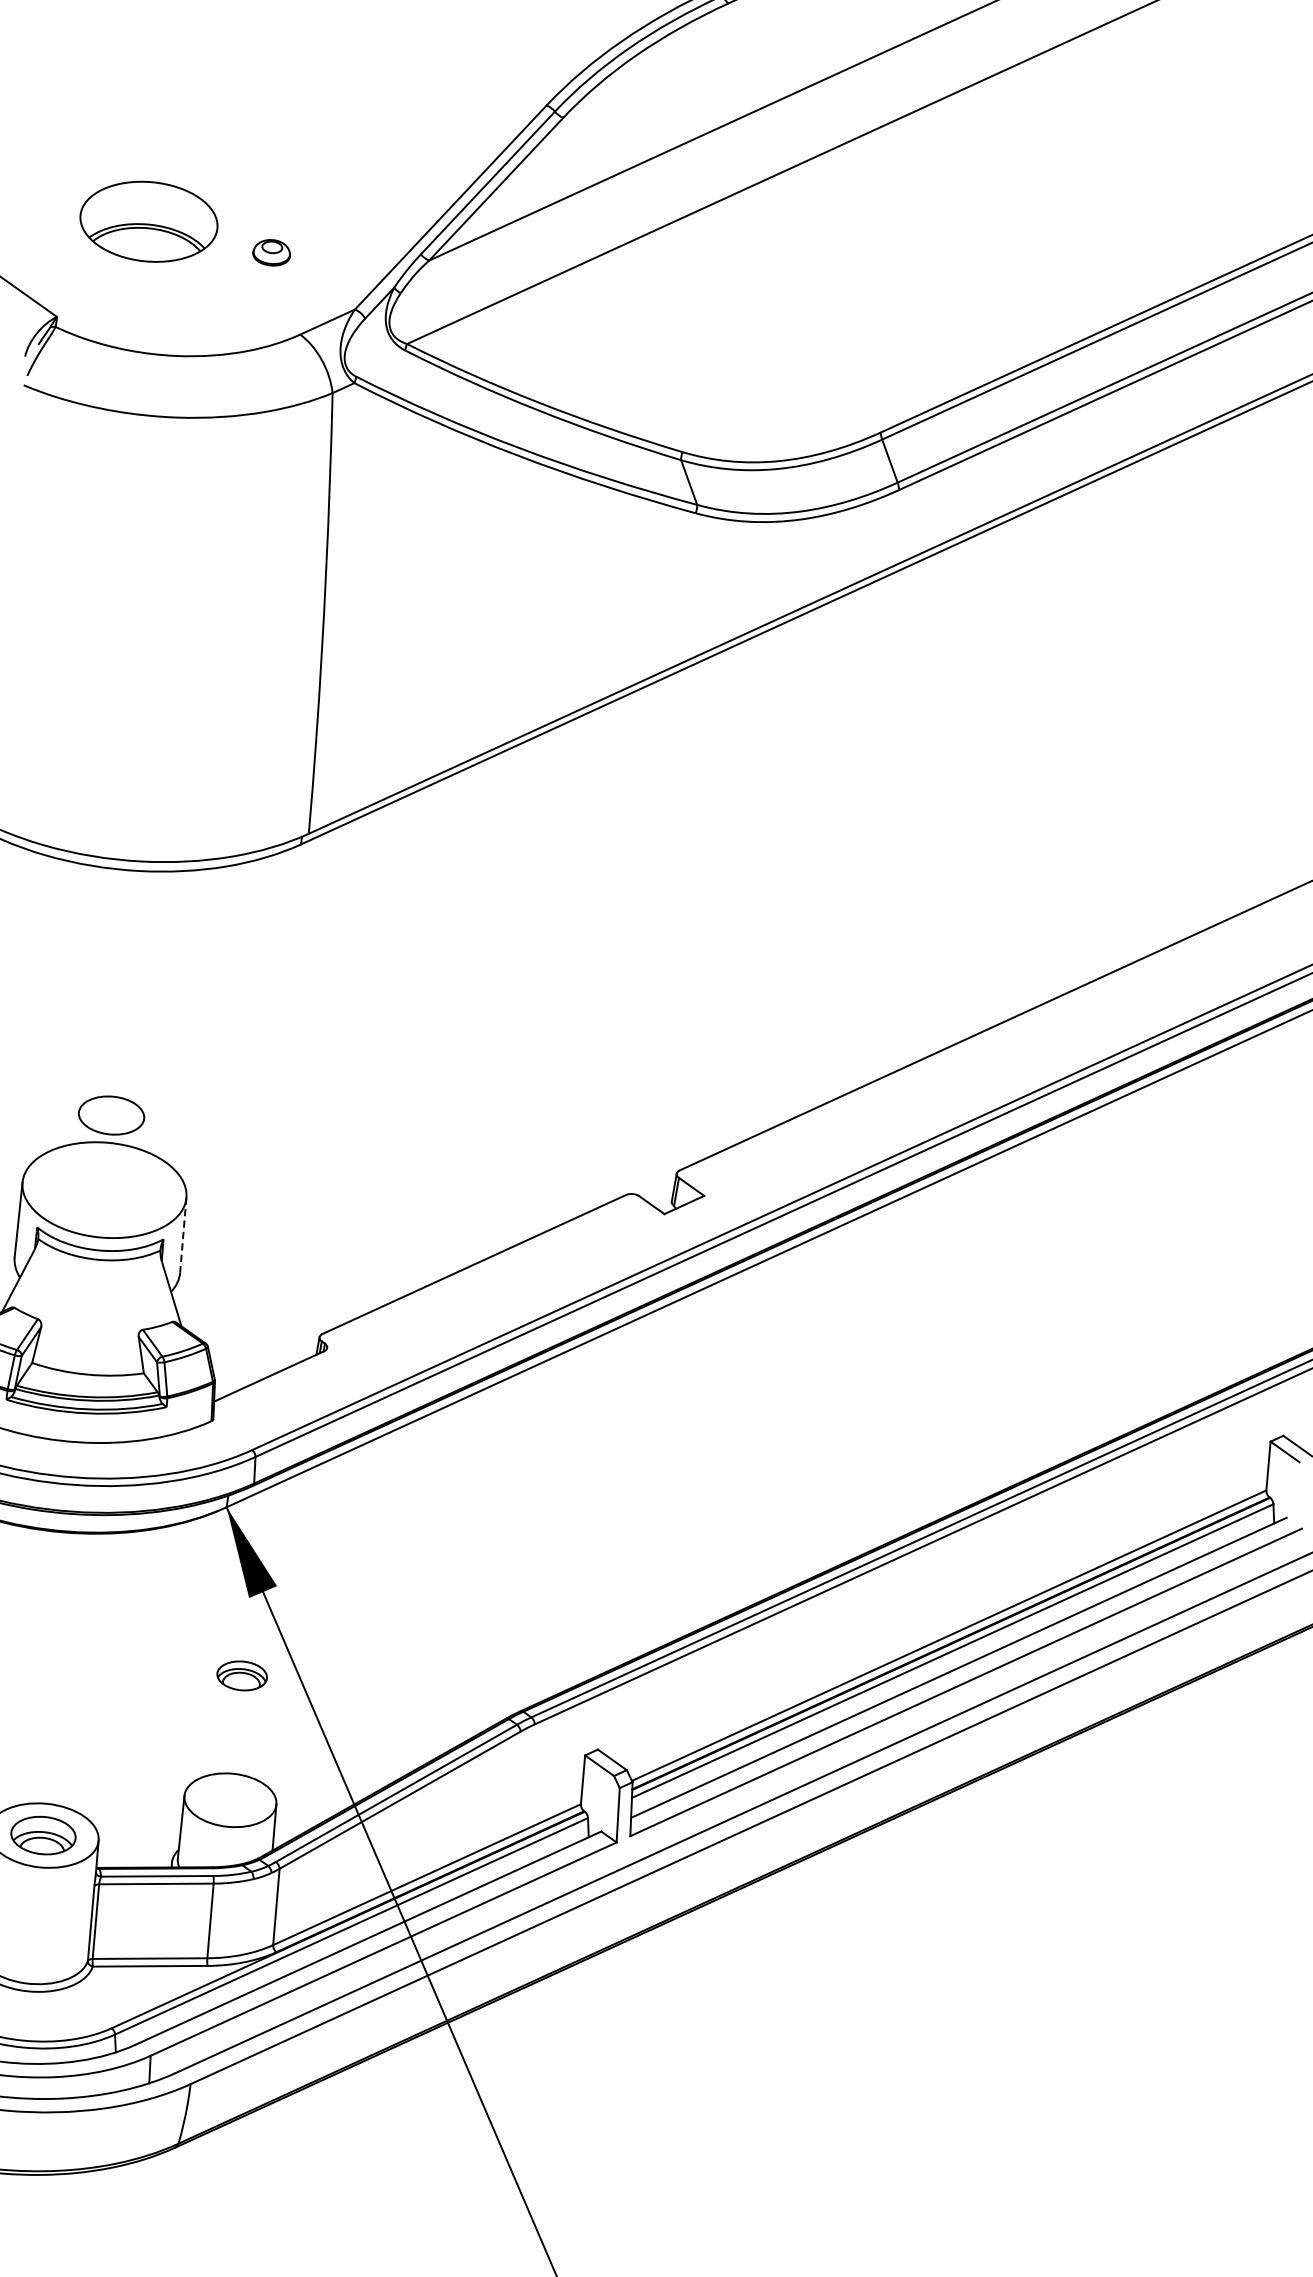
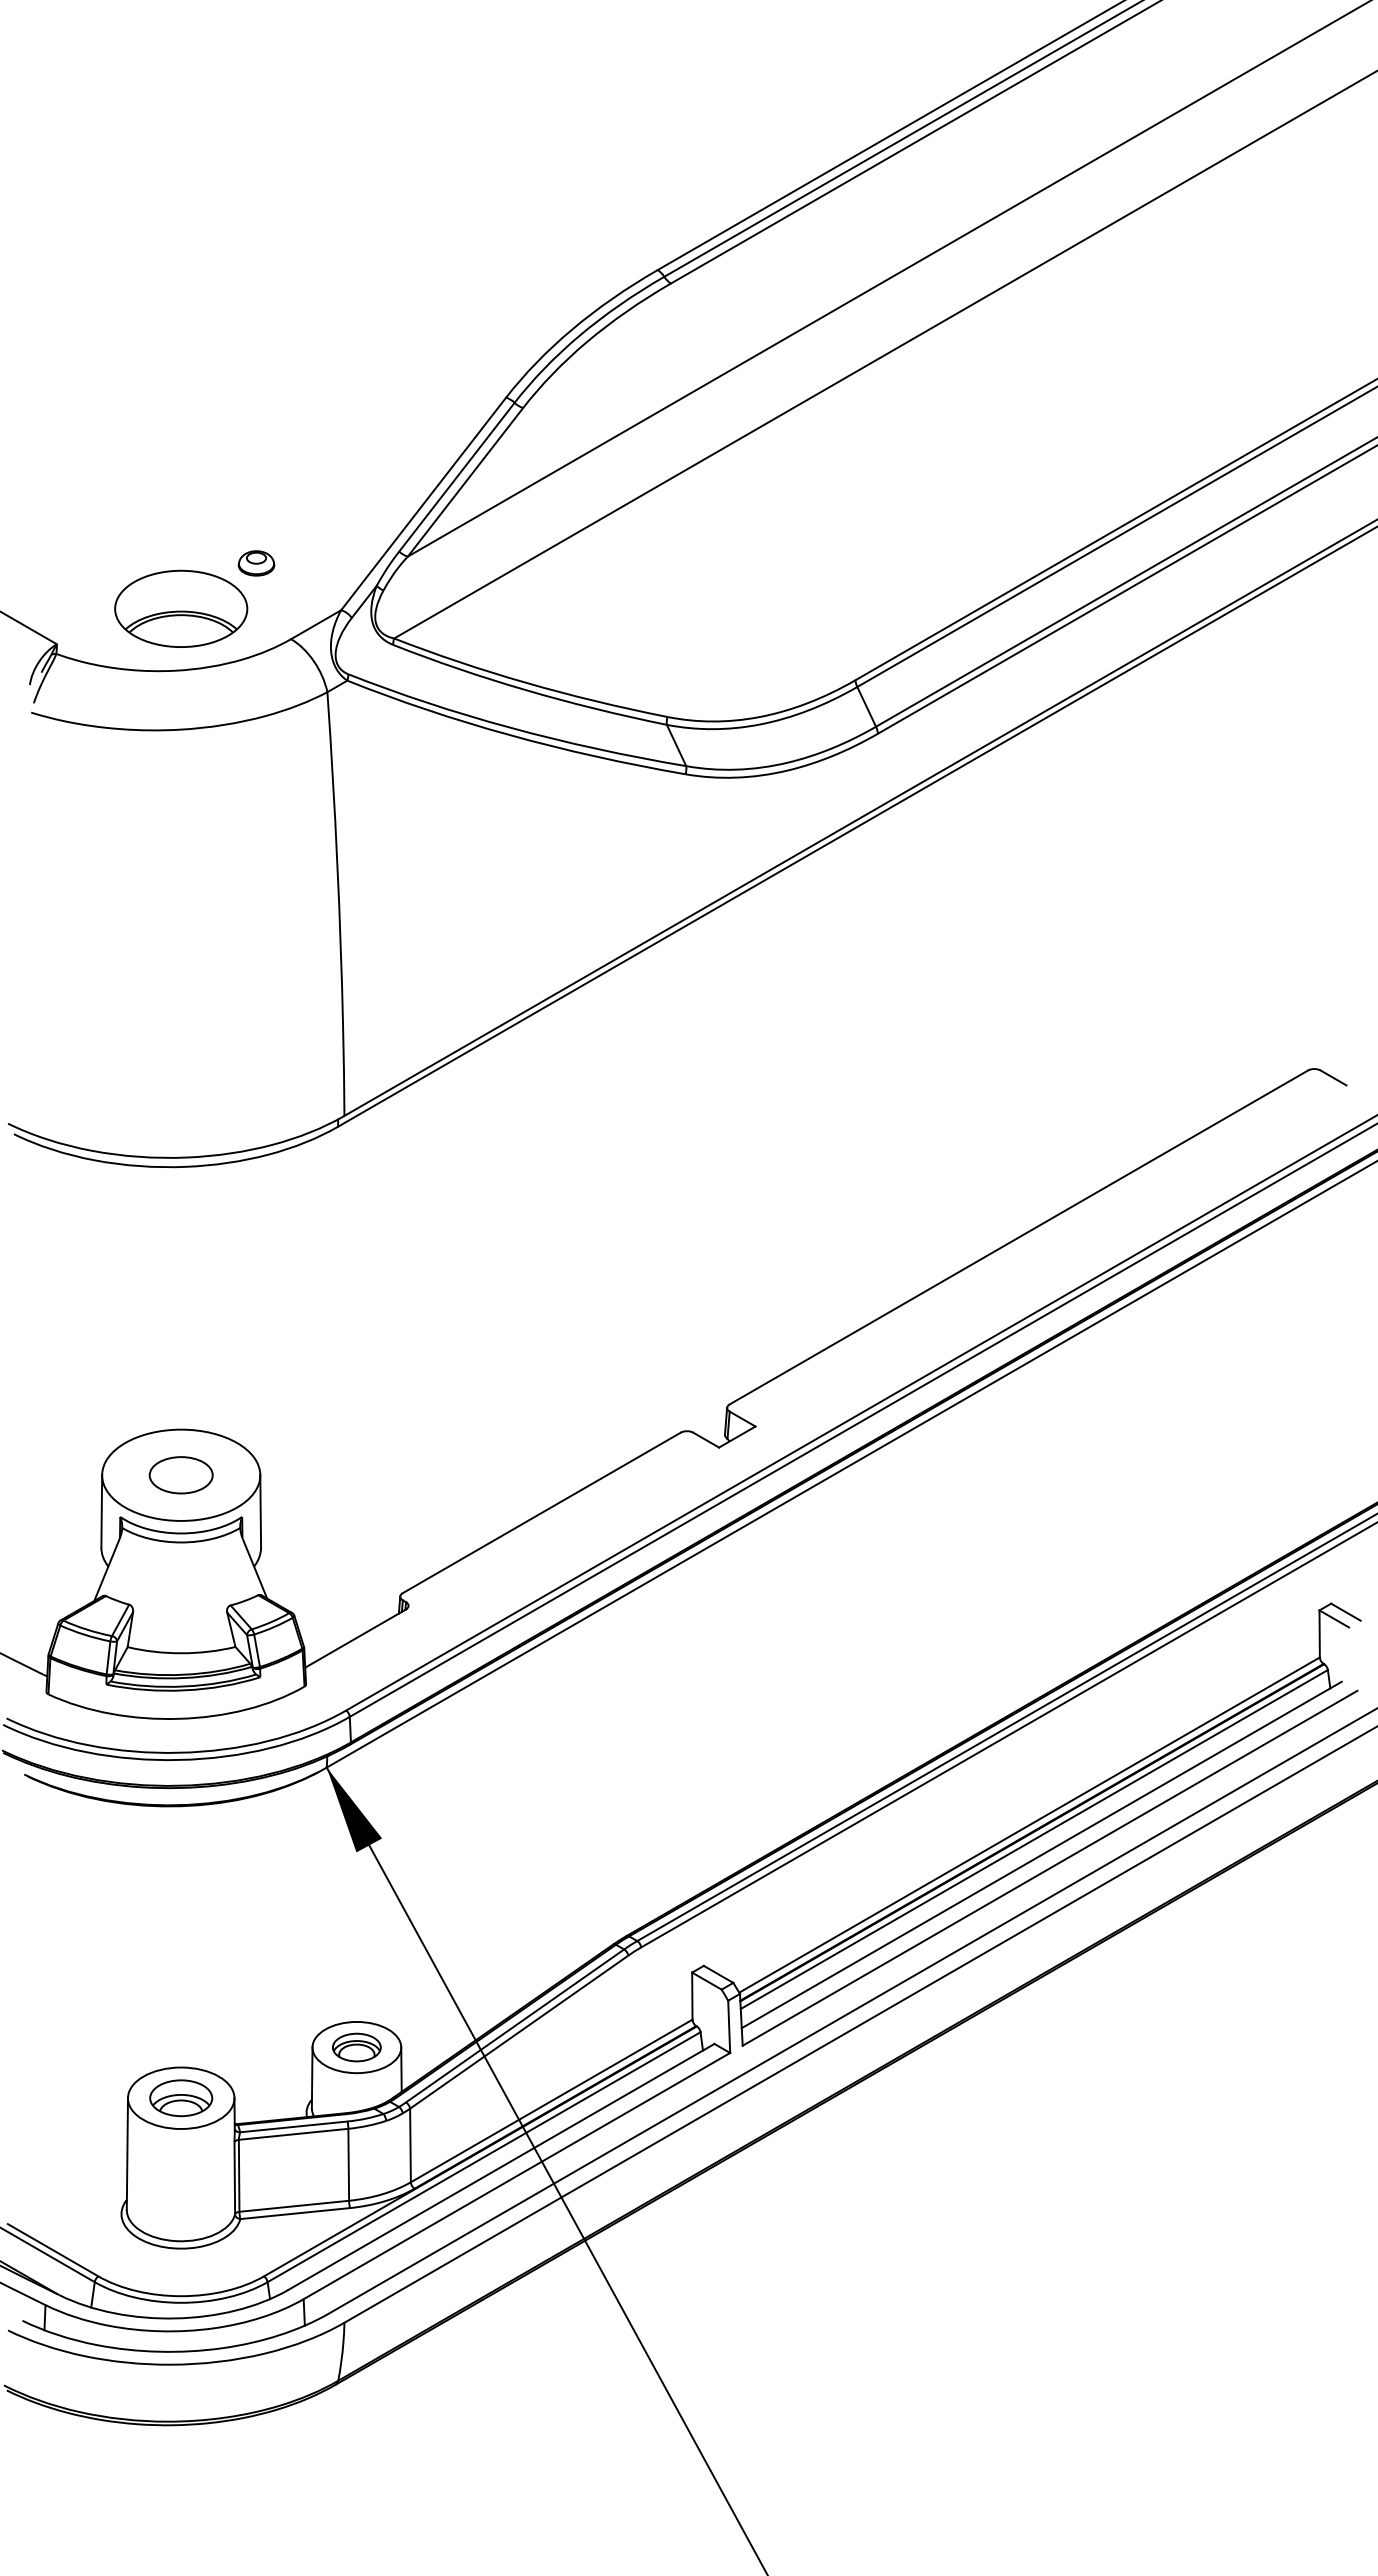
part: (149, 221) -> (181, 608), moved
part: (110, 1115) -> (180, 1475), moved
line: (183, 1235) -> (260, 1511), dashed -> solid
part: (241, 1675) -> (356, 2047), moved

